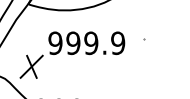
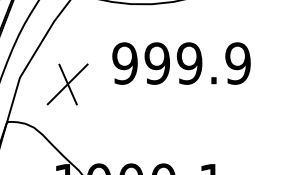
part: (31, 66) -> (67, 83), moved

